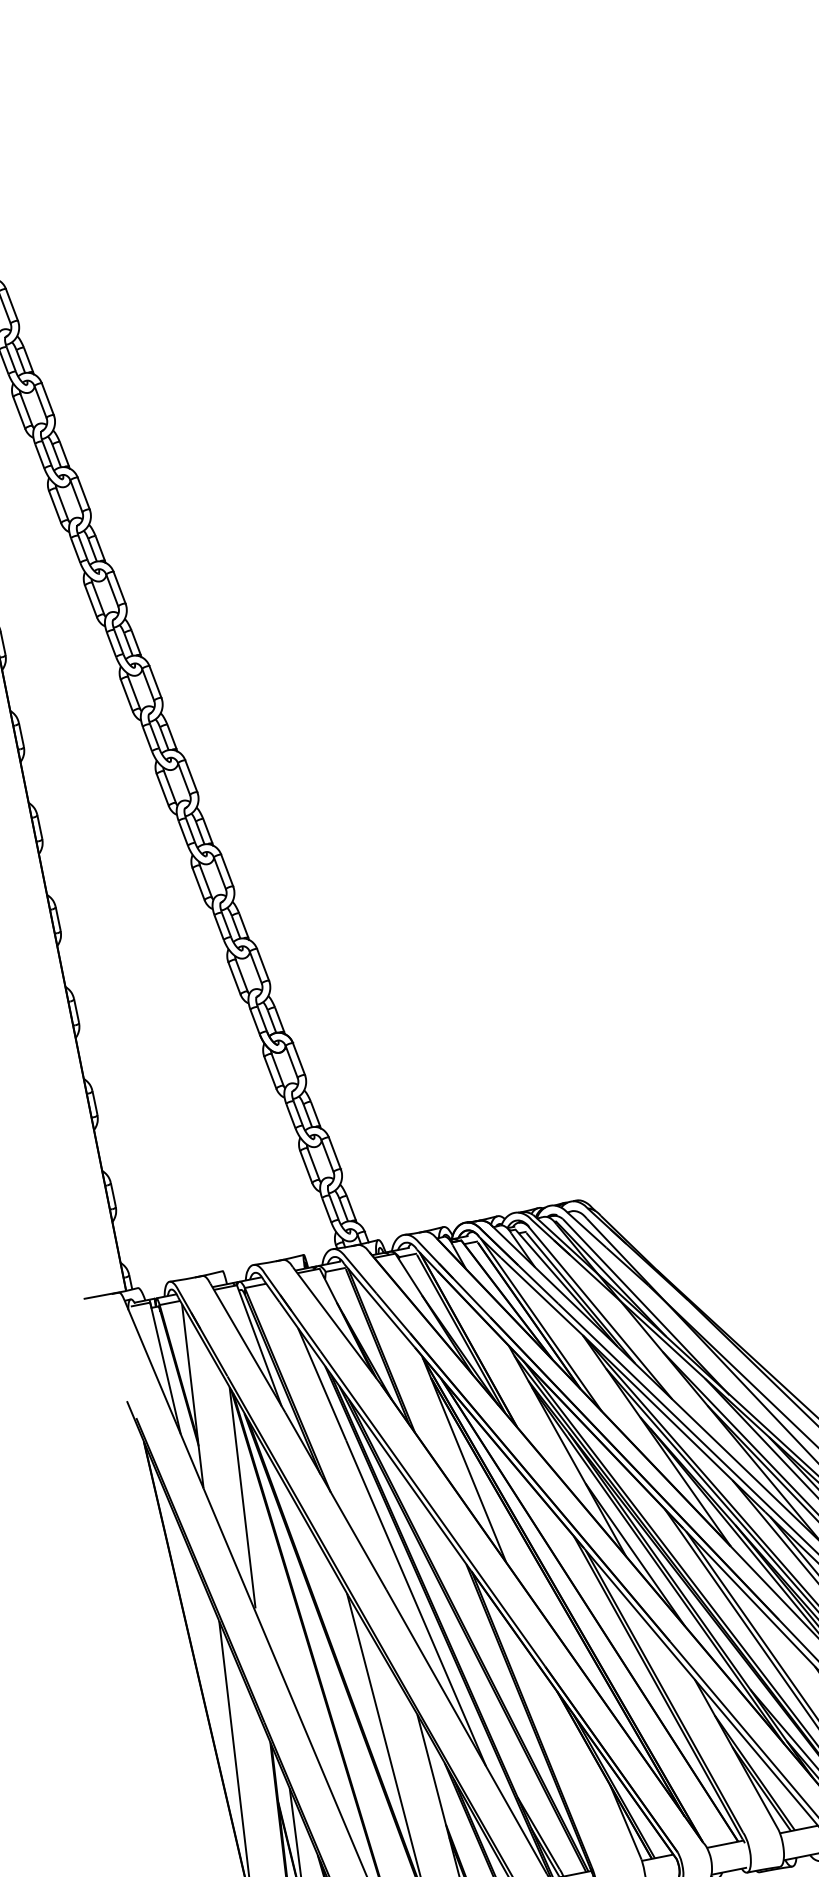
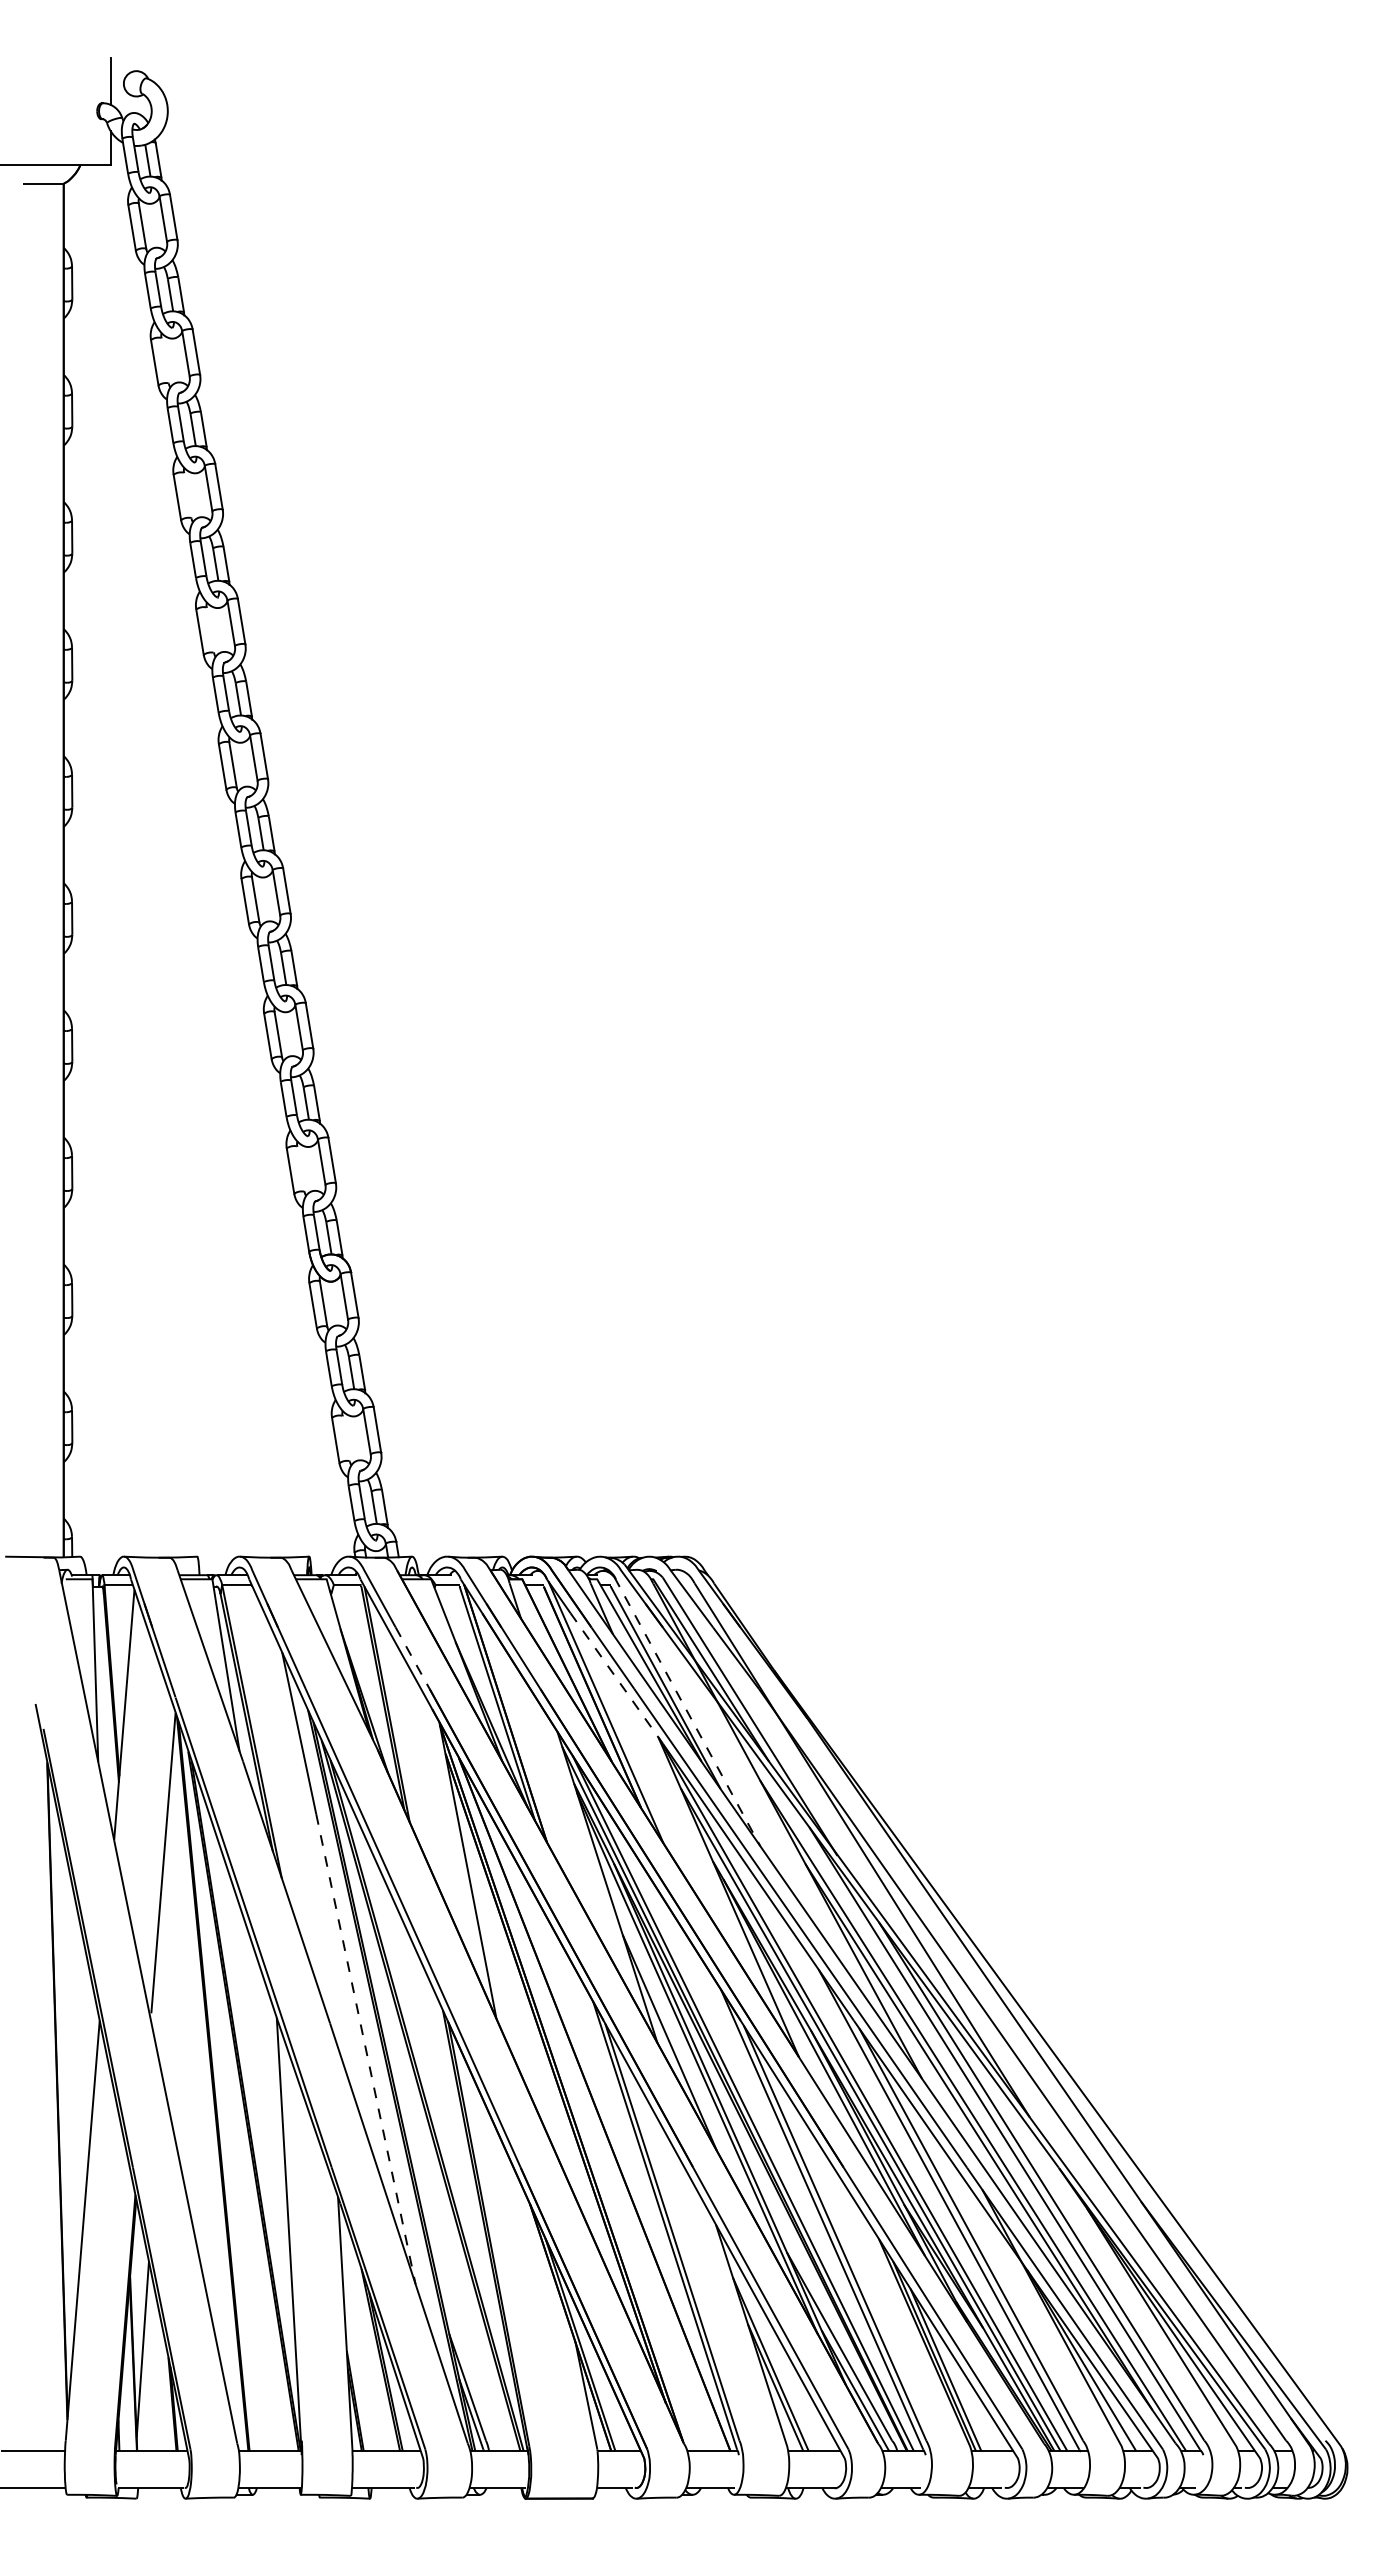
line: (25, 409) -> (164, 360), removed
line: (62, 504) -> (187, 495), removed
line: (98, 598) -> (210, 630), removed
line: (241, 975) -> (300, 1168), removed
line: (313, 1163) -> (346, 1438), removed
line: (544, 1298) -> (617, 1678), solid -> dashed
line: (600, 1312) -> (687, 1711), solid -> dashed
line: (393, 1313) -> (412, 1658), solid -> dashed
line: (416, 1603) -> (366, 2049), solid -> dashed

